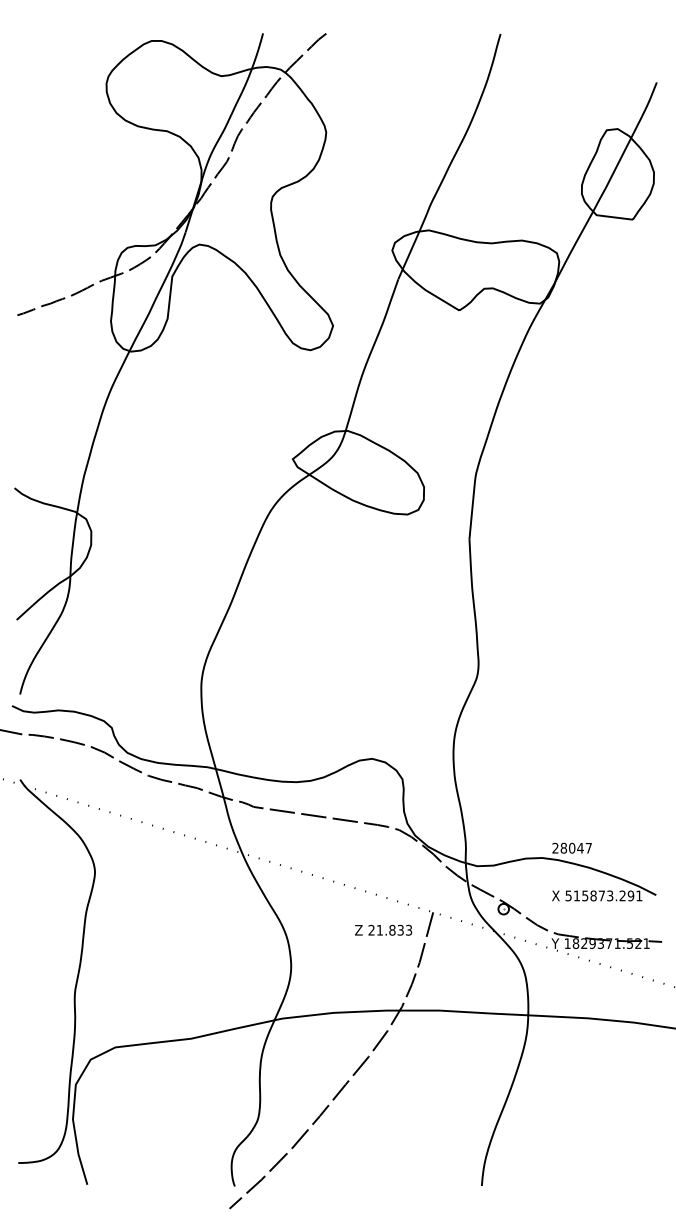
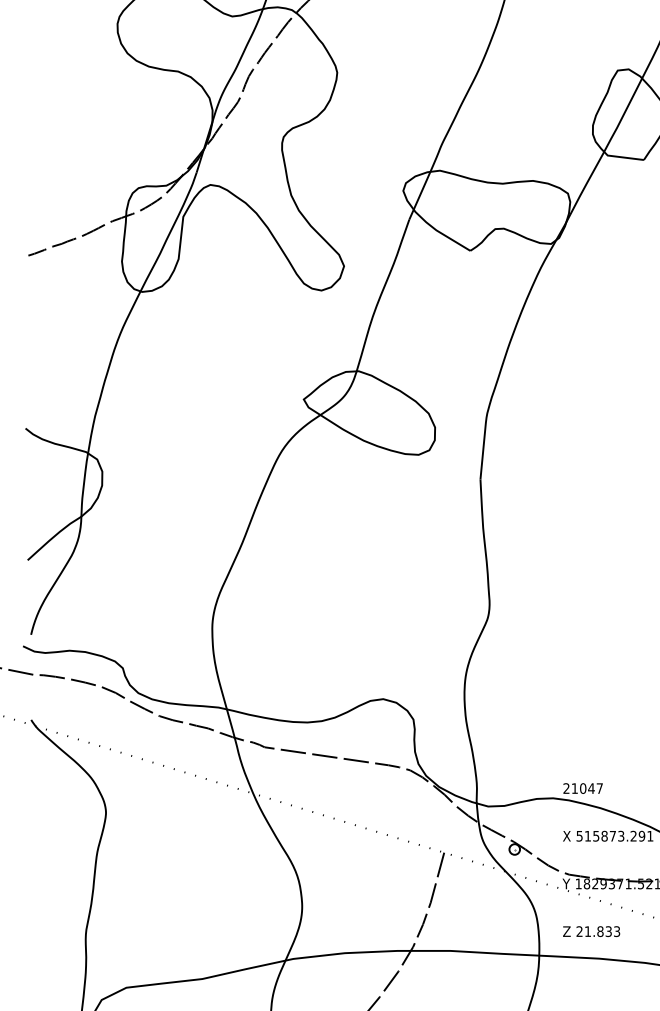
text: (563, 847) -> (574, 787), 28047 -> 21047
text: (383, 929) -> (591, 930), moved

